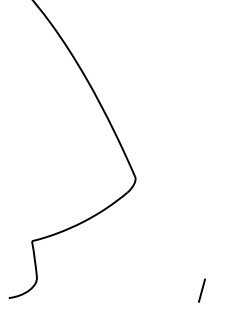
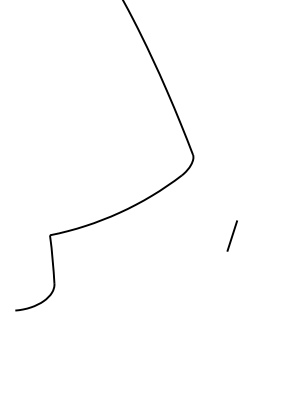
line: (201, 290) -> (231, 235), moved

